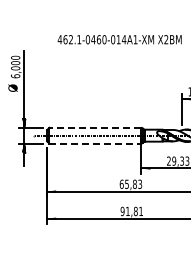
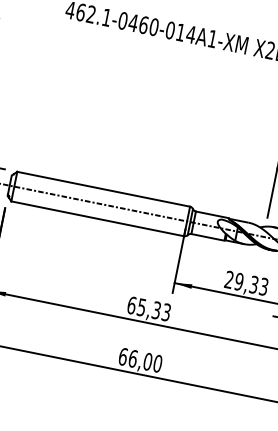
line: (95, 127) -> (104, 188), dashed -> solid
line: (95, 143) -> (97, 218), dashed -> solid
text: (134, 183) -> (156, 308), 65,83 -> 65,33
text: (131, 211) -> (139, 360), 91,81 -> 66,00

